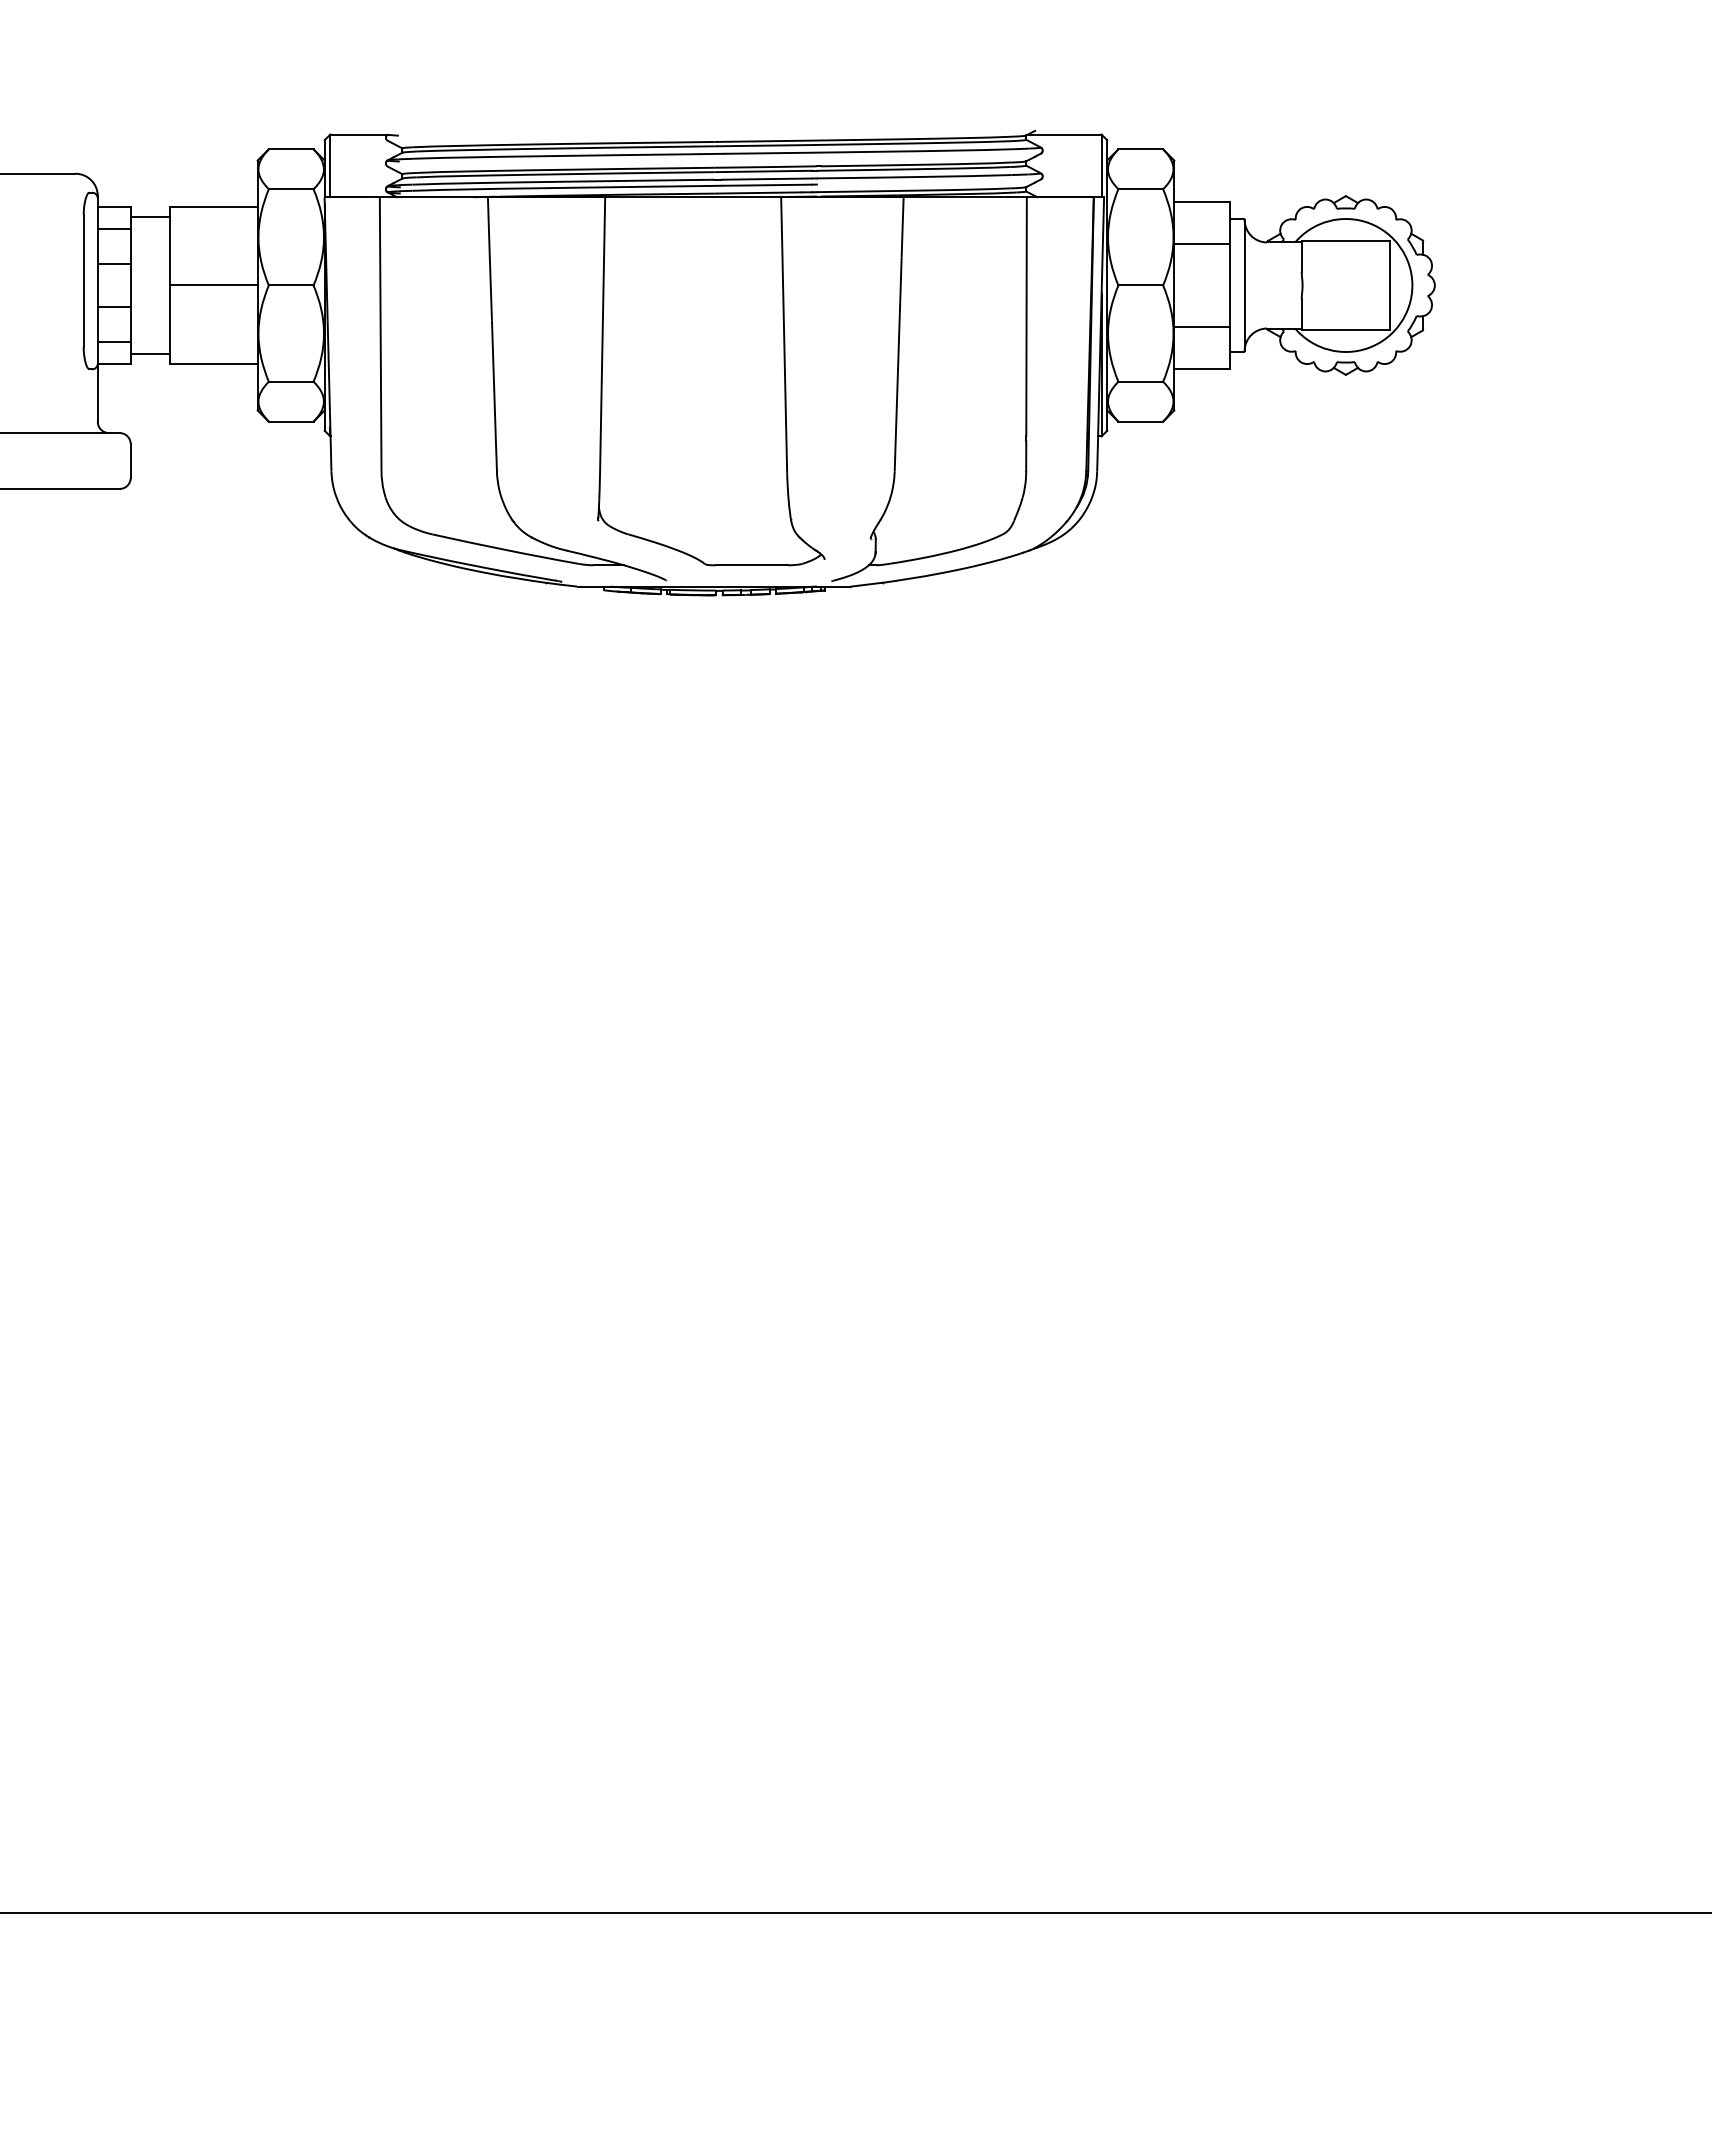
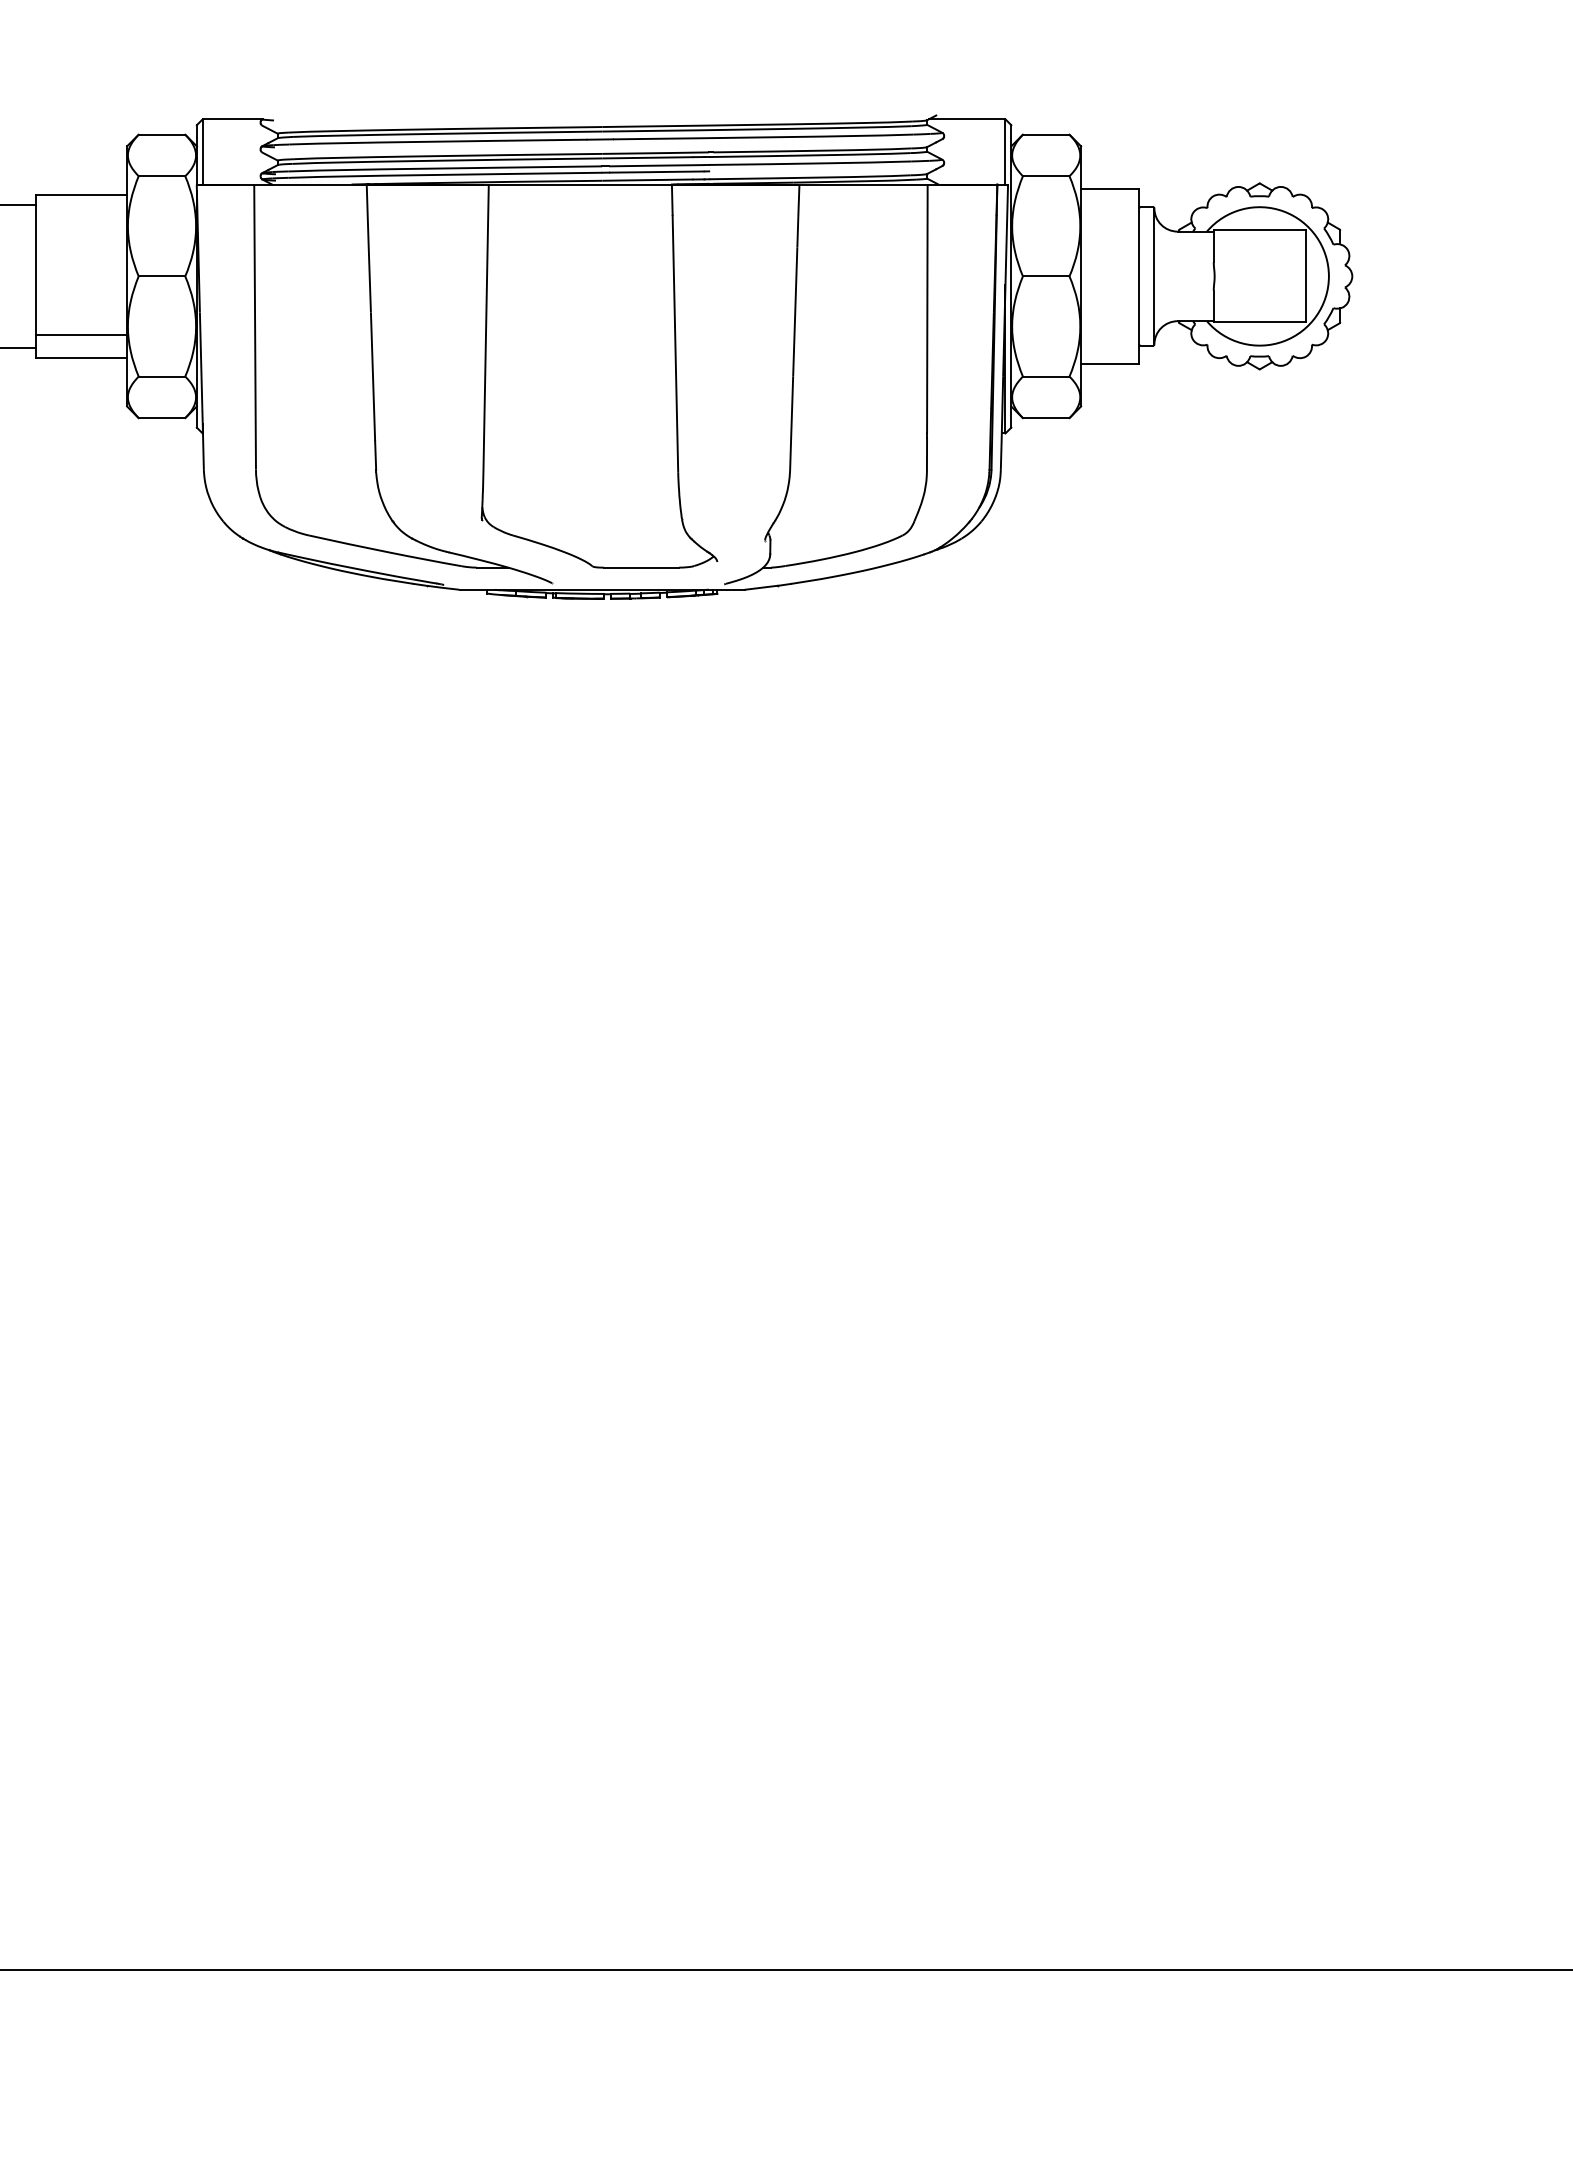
line: (1202, 243) -> (1110, 232), removed
line: (213, 285) -> (81, 334), moved
line: (1202, 327) -> (1110, 320), removed

